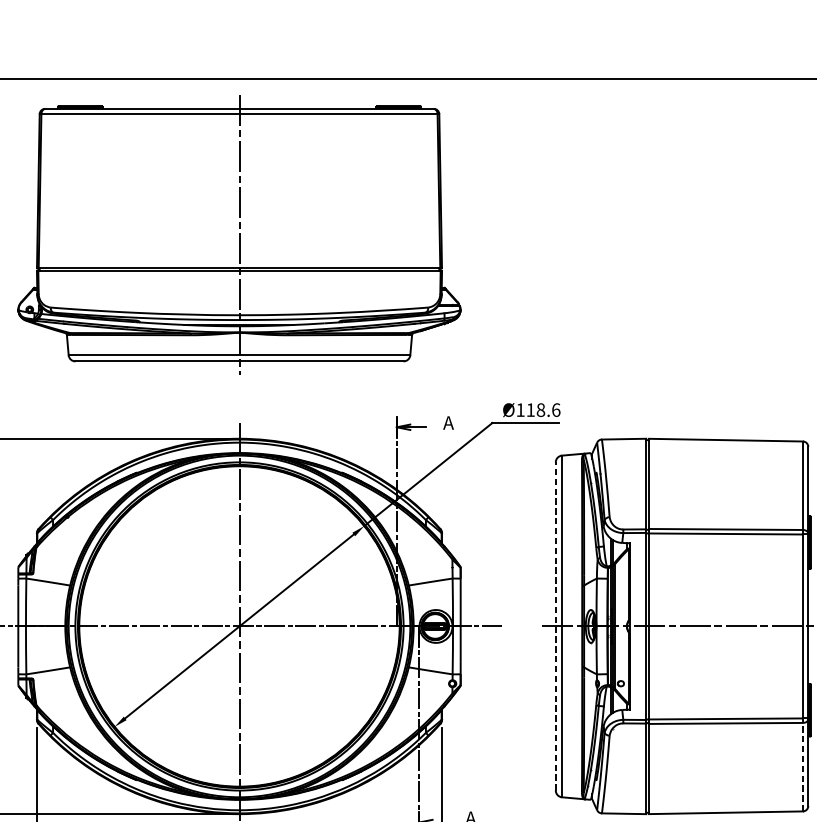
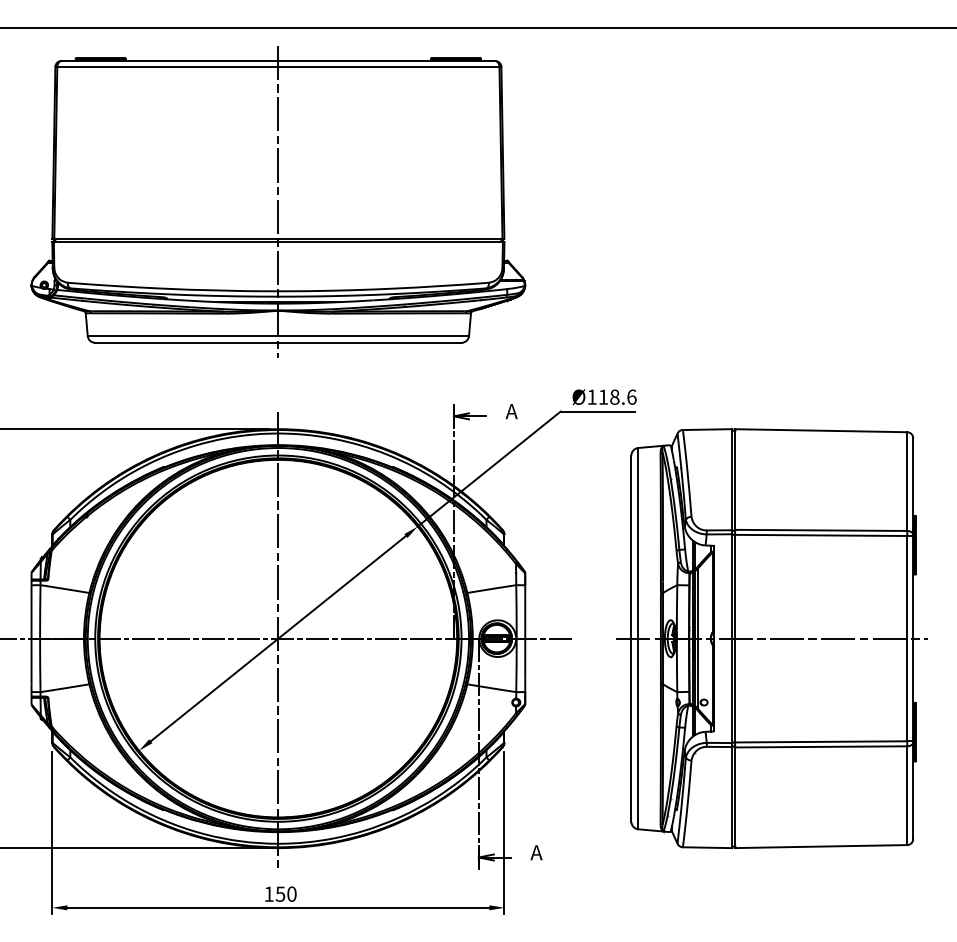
line: (555, 626) -> (631, 638), dashed -> solid
line: (803, 766) -> (907, 795), dashed -> solid

